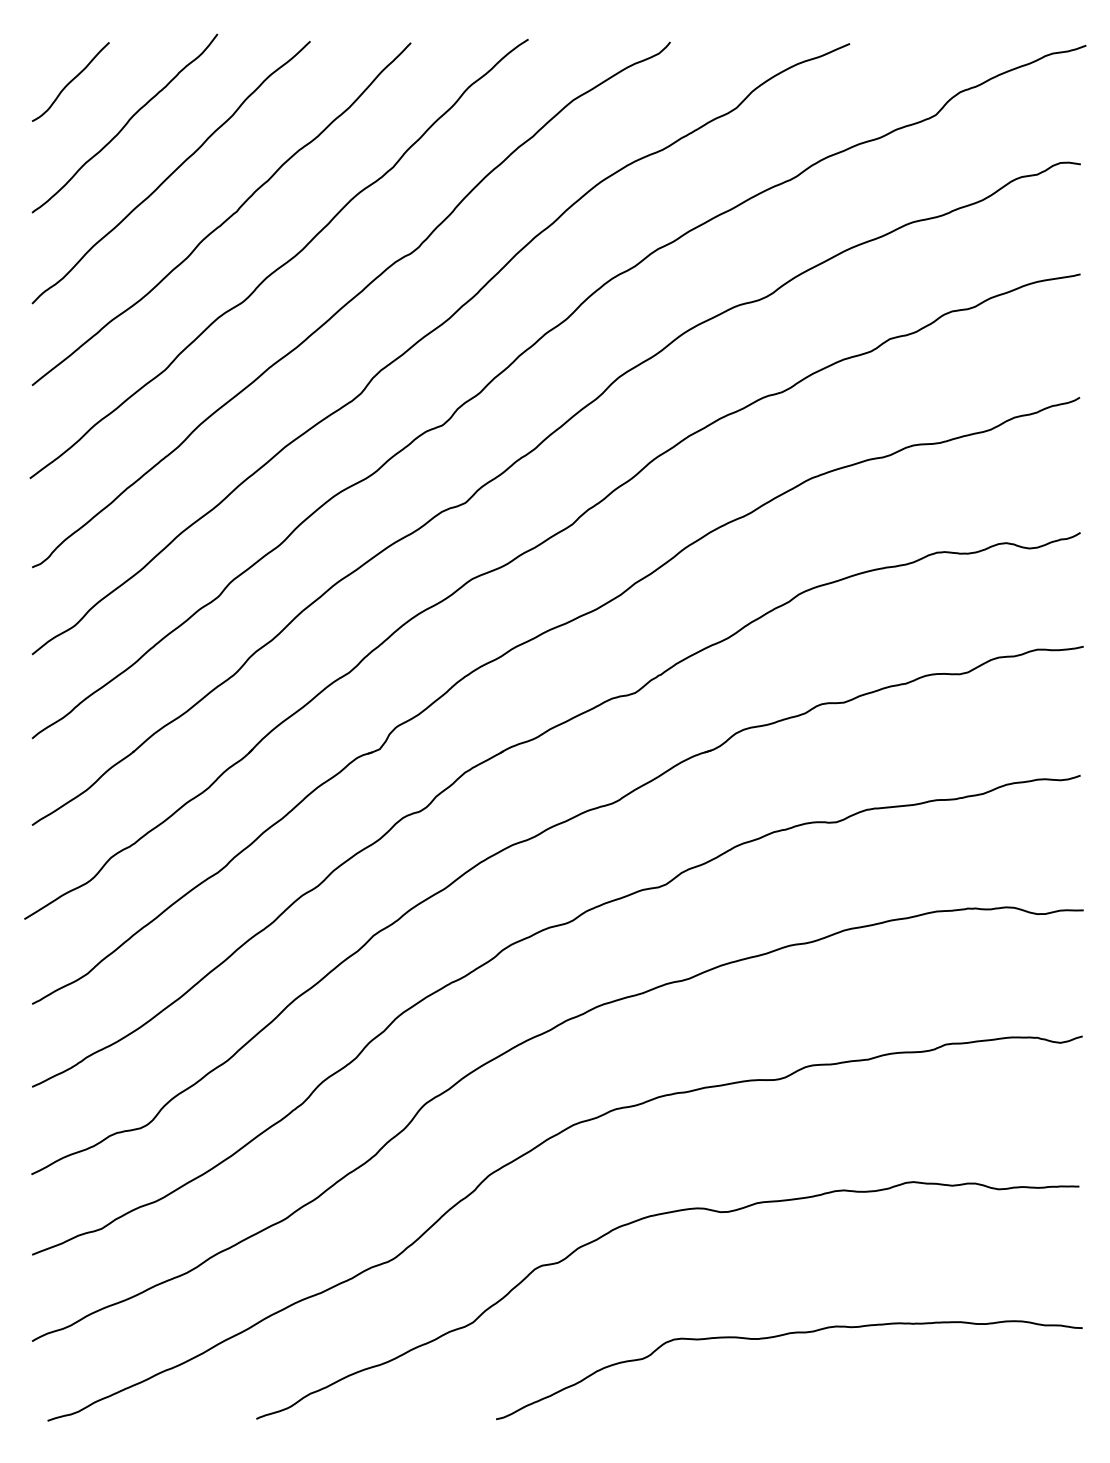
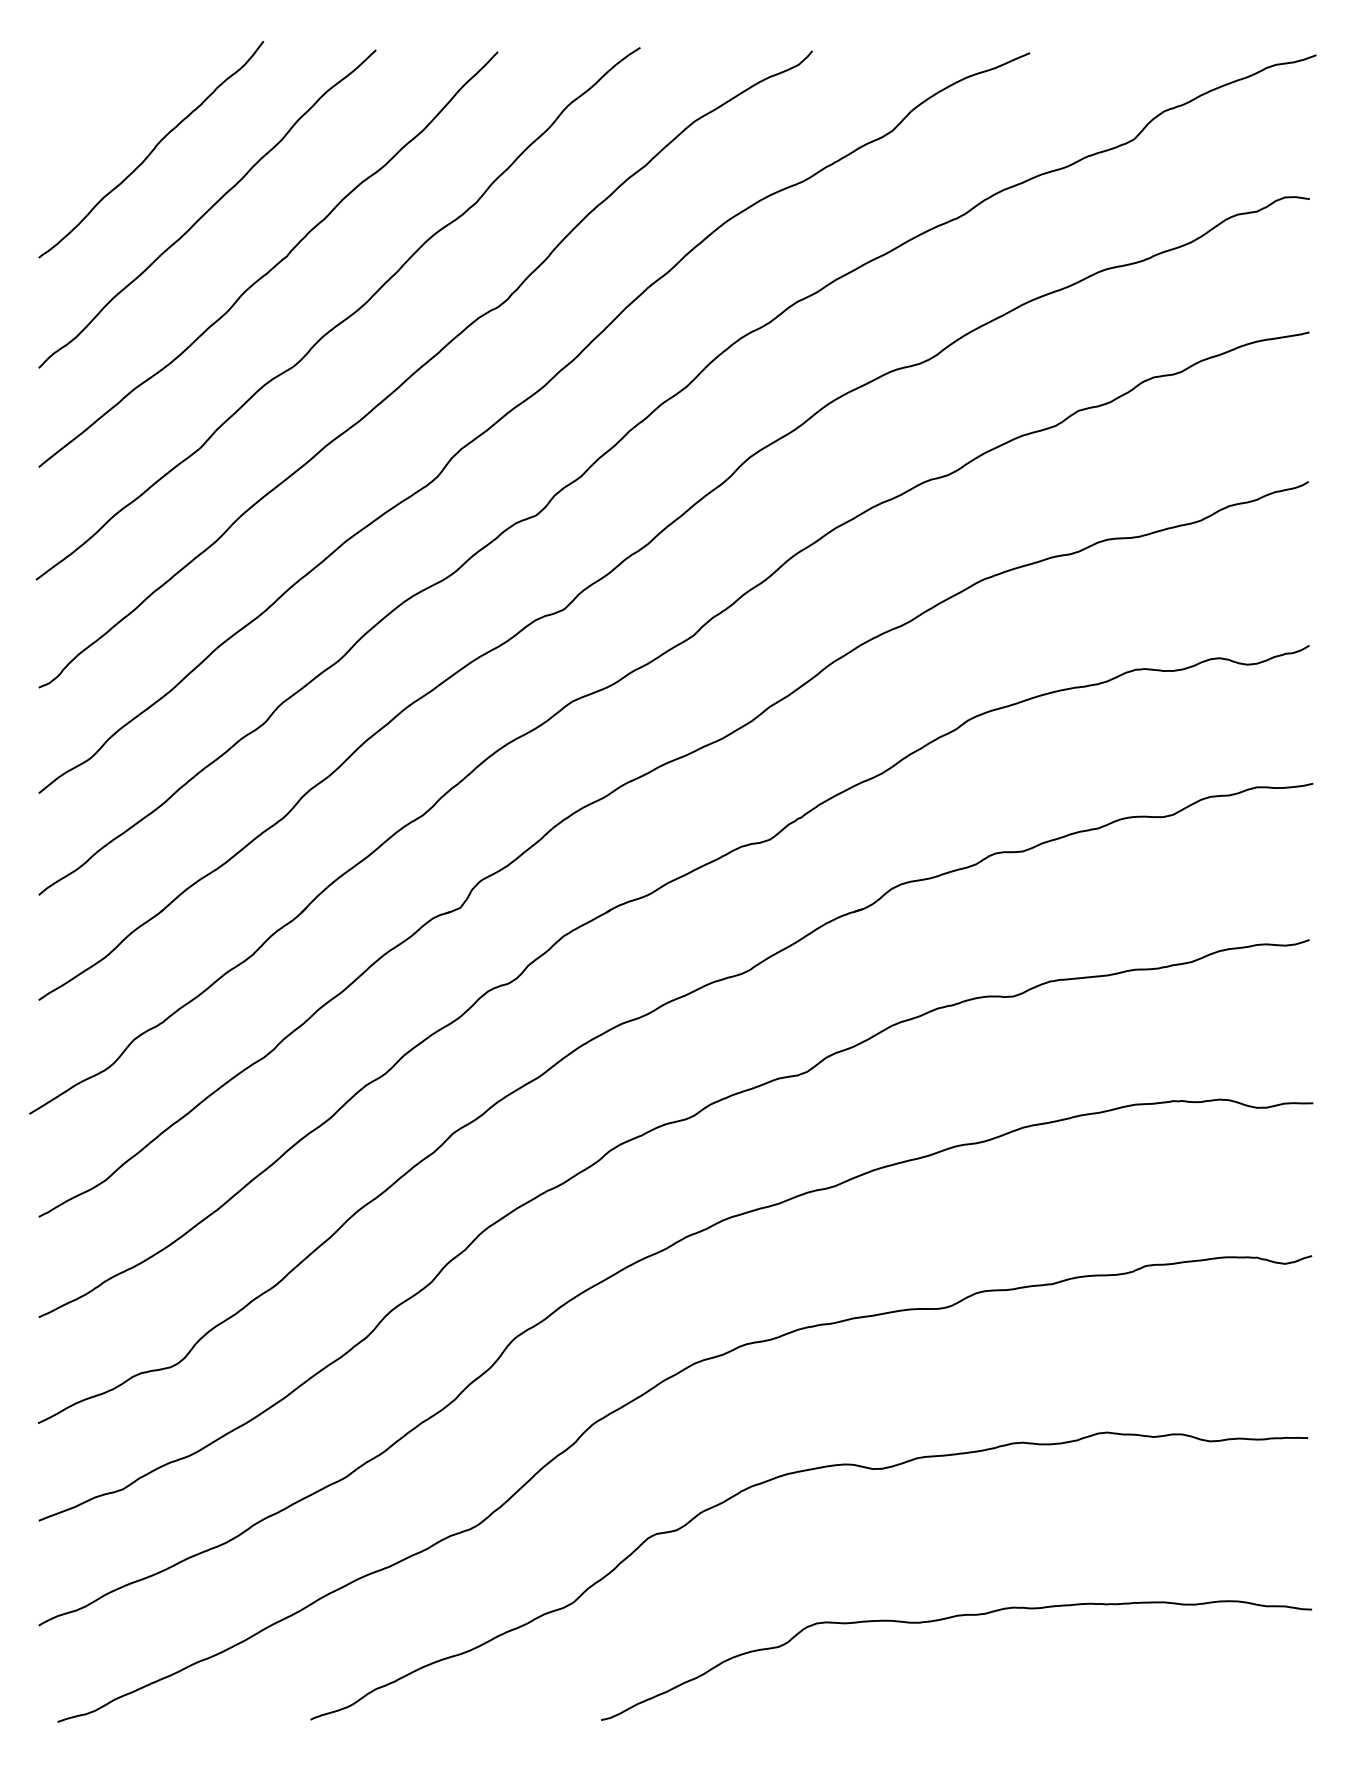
curve: (70, 82) -> (85, 99), removed

